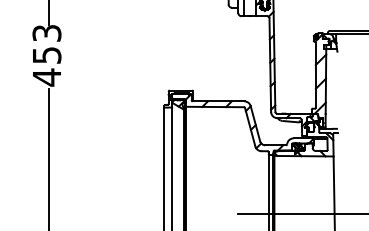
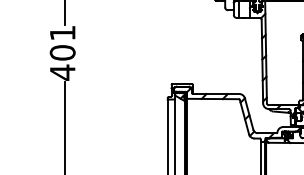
text: (46, 44) -> (62, 43), 453 -> 401

